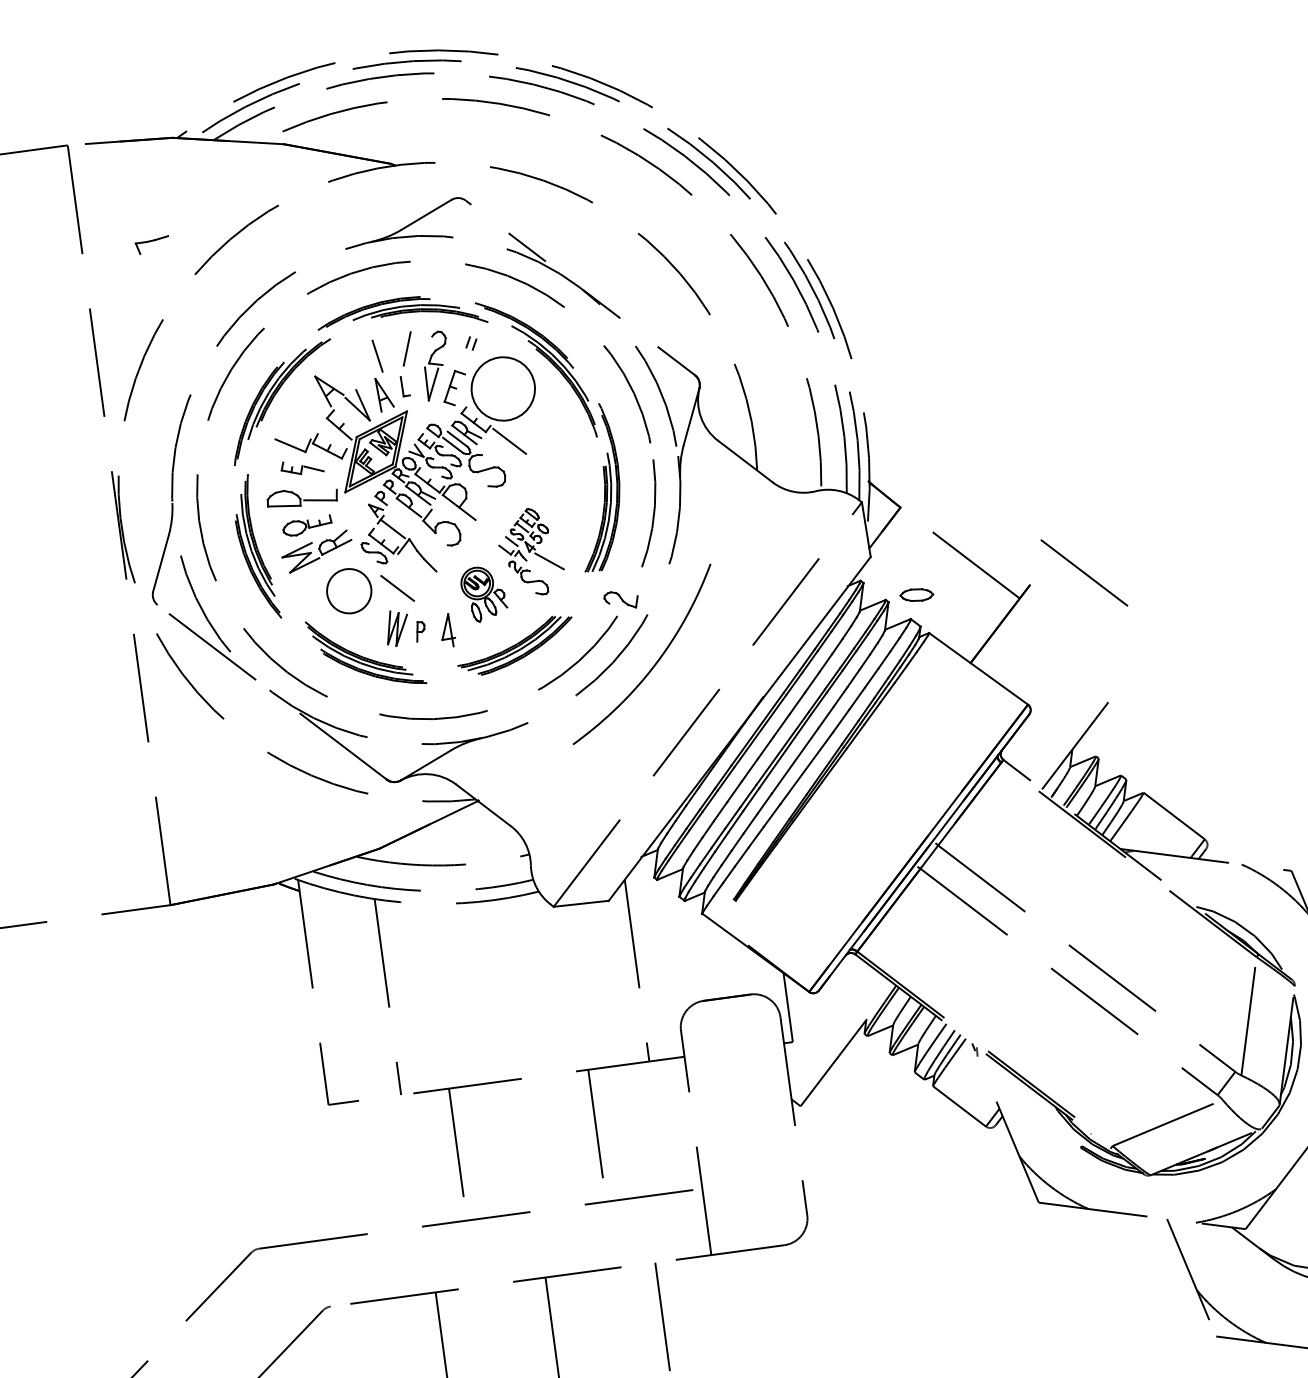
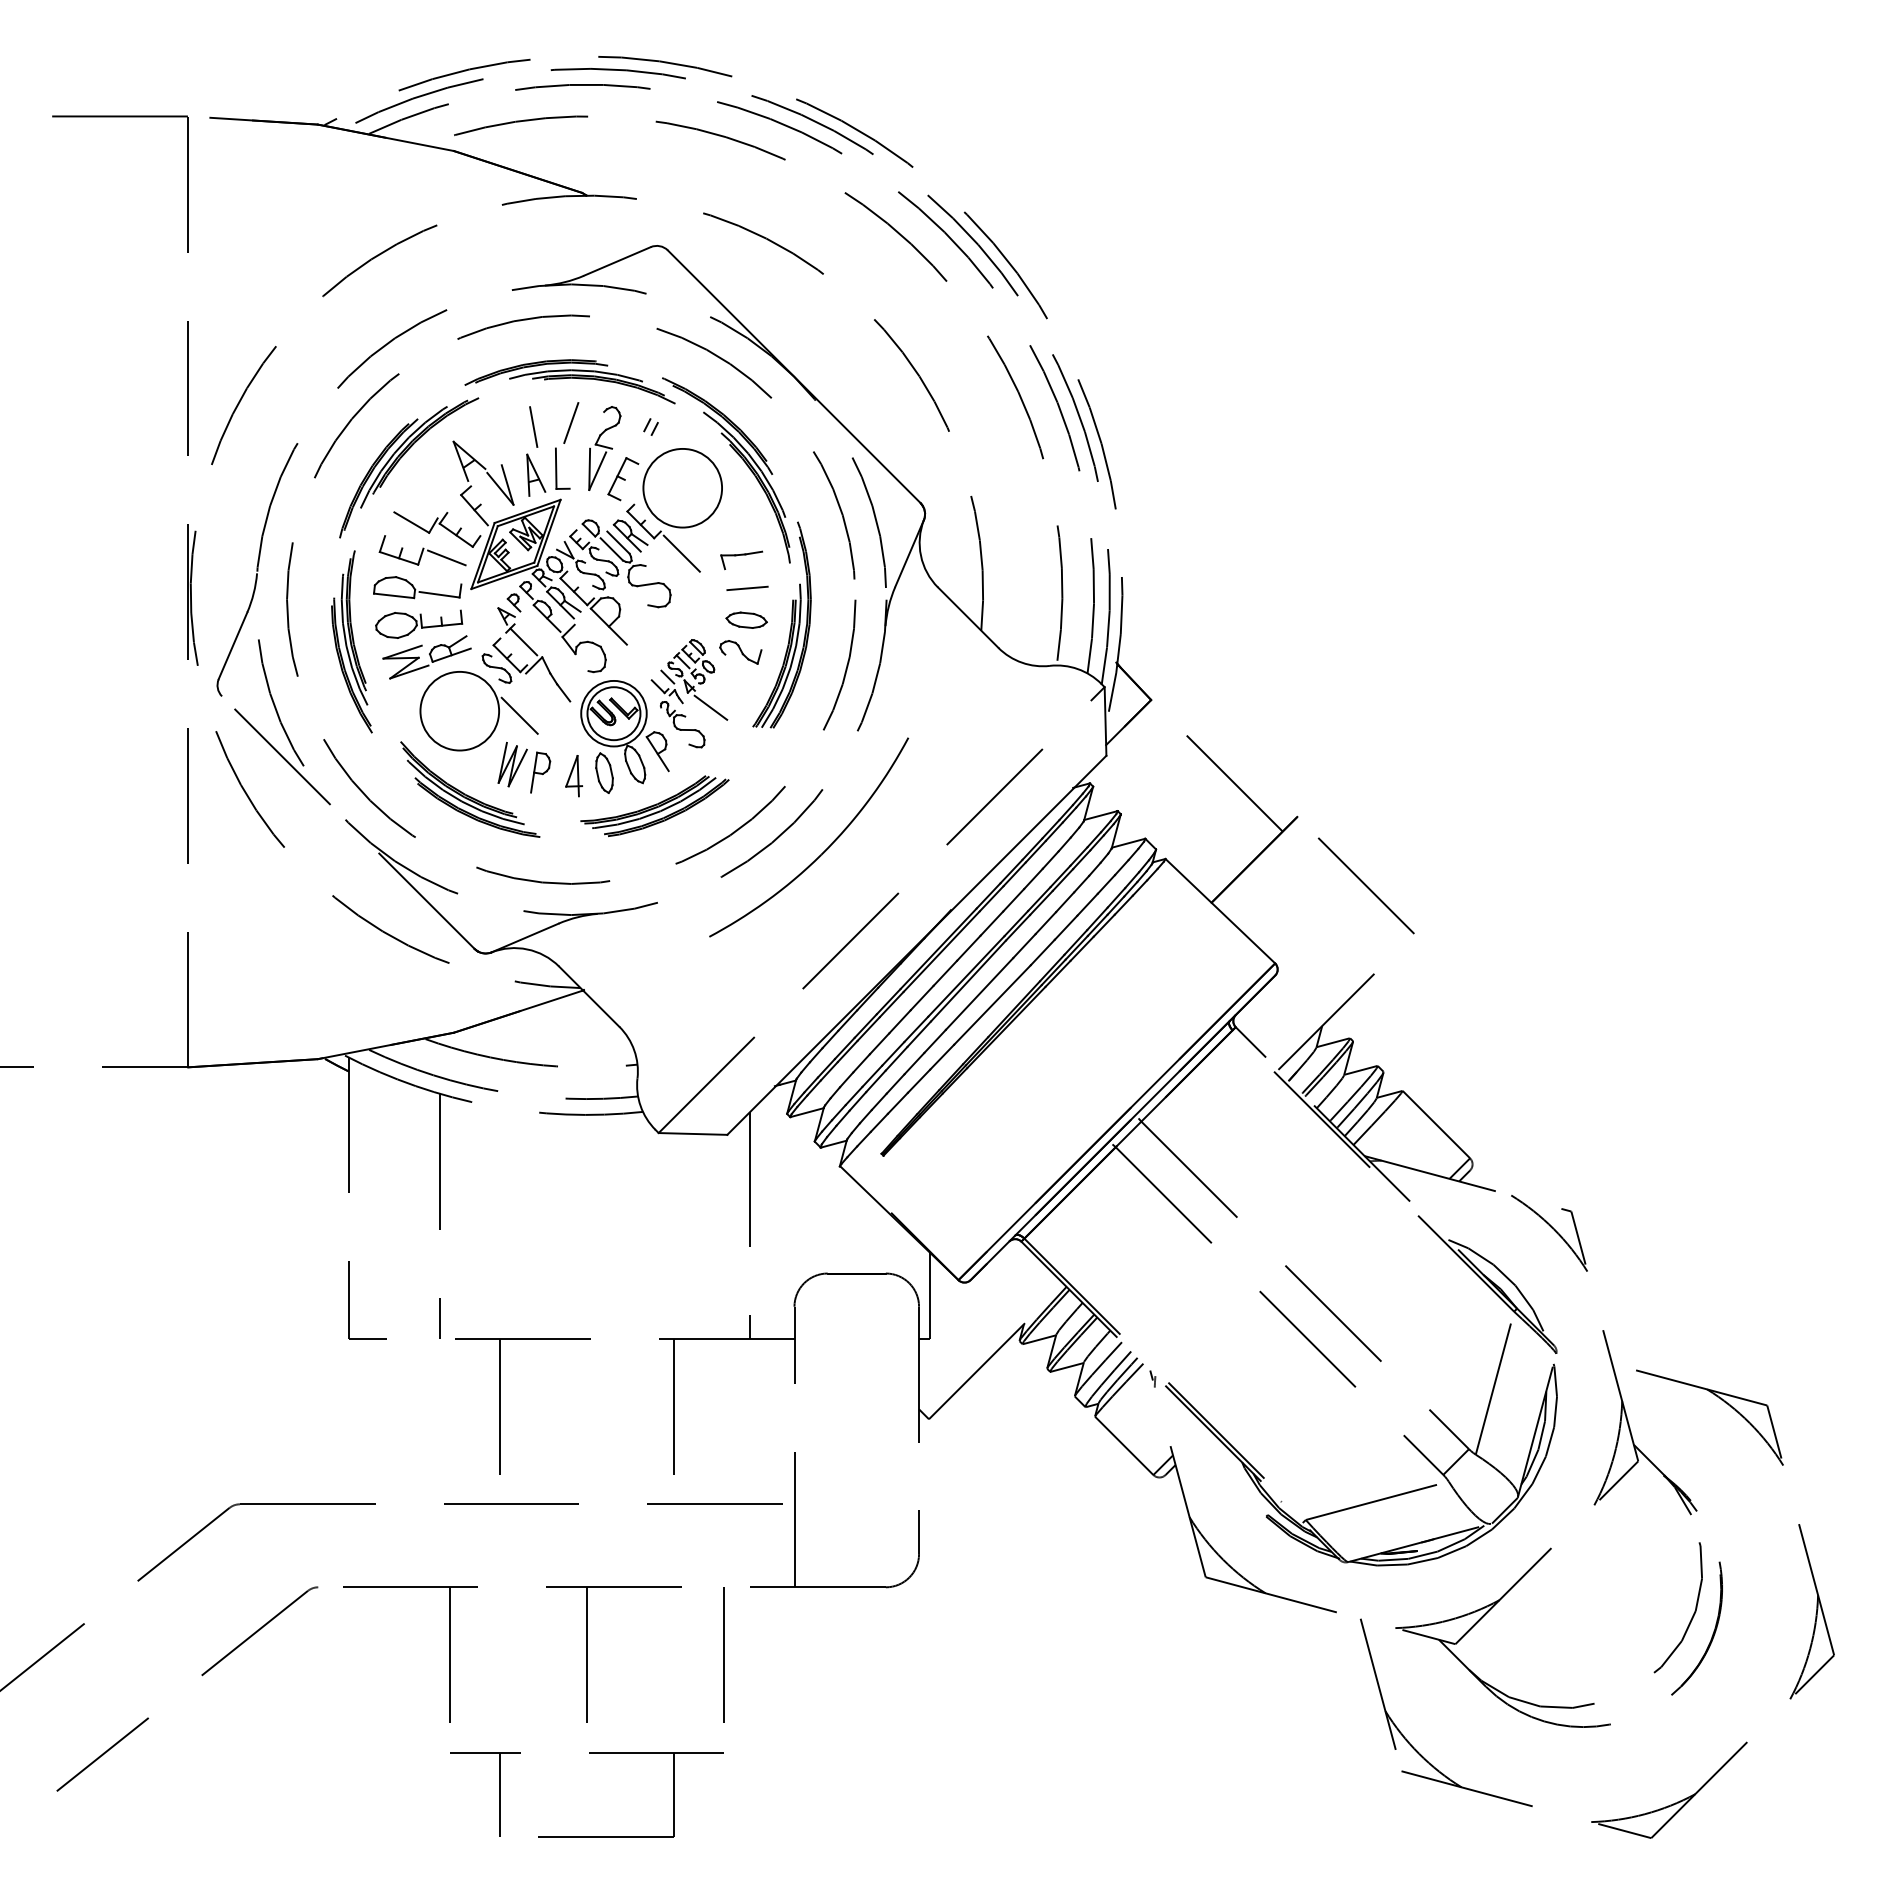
part: (152, 245) -> (741, 560), moved
line: (580, 287) -> (794, 376), dashed -> solid
part: (405, 386) -> (562, 468), size x1.67
line: (565, 462) -> (747, 588), added
part: (302, 466) -> (422, 550), size x1.67
part: (307, 525) -> (419, 623), size x1.43
line: (1083, 572) -> (1365, 885), moved
circle: (348, 590) -> (459, 710), size x1.43
part: (483, 593) -> (624, 736), size x1.67
part: (916, 594) -> (746, 619), moved
part: (621, 600) -> (740, 652), moved
part: (420, 631) -> (540, 772), size x1.67

